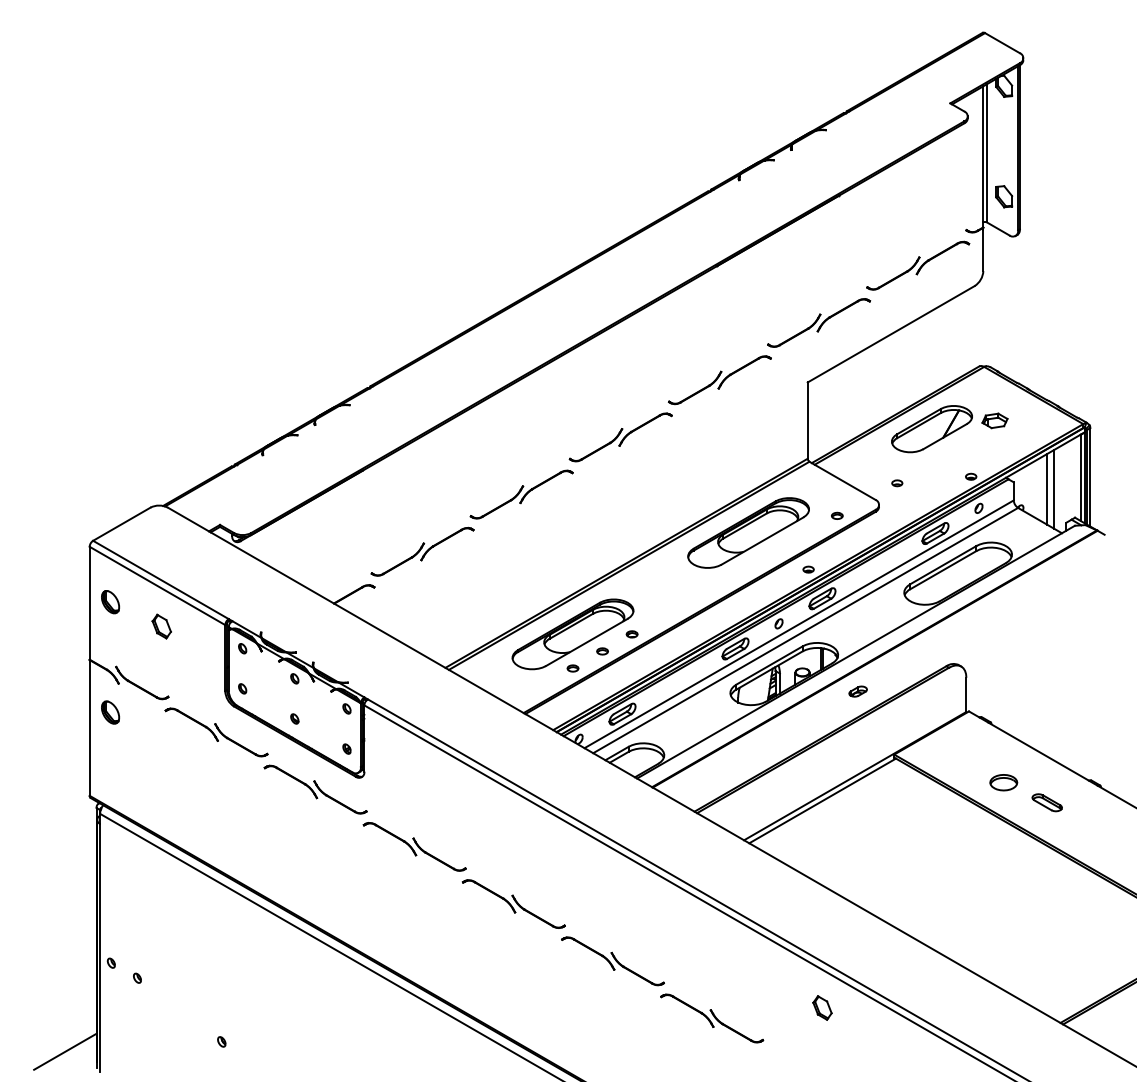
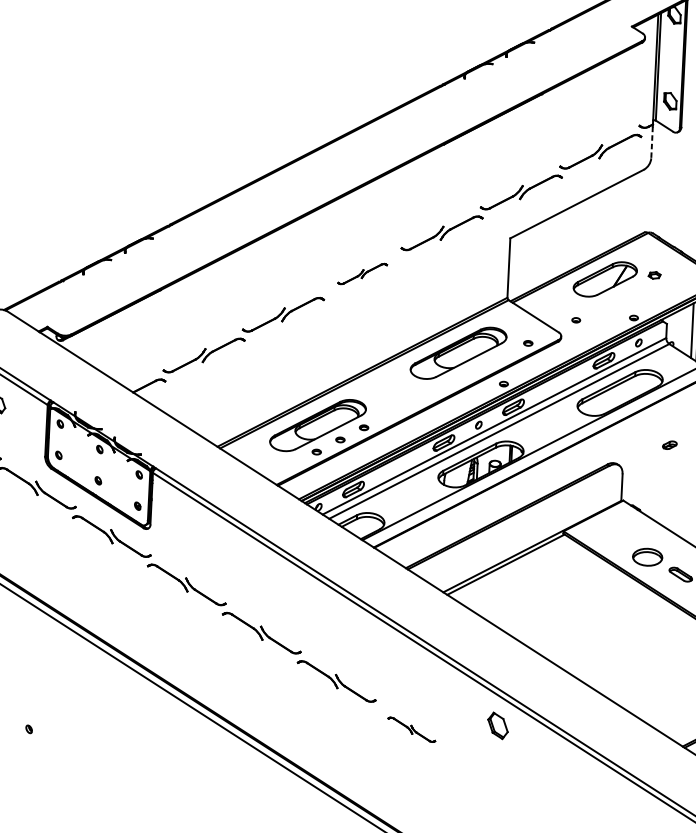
line: (983, 251) -> (652, 143), solid -> dashed
part: (994, 420) -> (654, 275), size x0.6
part: (620, 437) -> (362, 274), size x0.6
part: (857, 691) -> (669, 445), moved
part: (1003, 782) -> (647, 557), size x1.4
part: (822, 1007) -> (498, 725), size x1.4
part: (712, 1018) -> (412, 729), size x0.6

